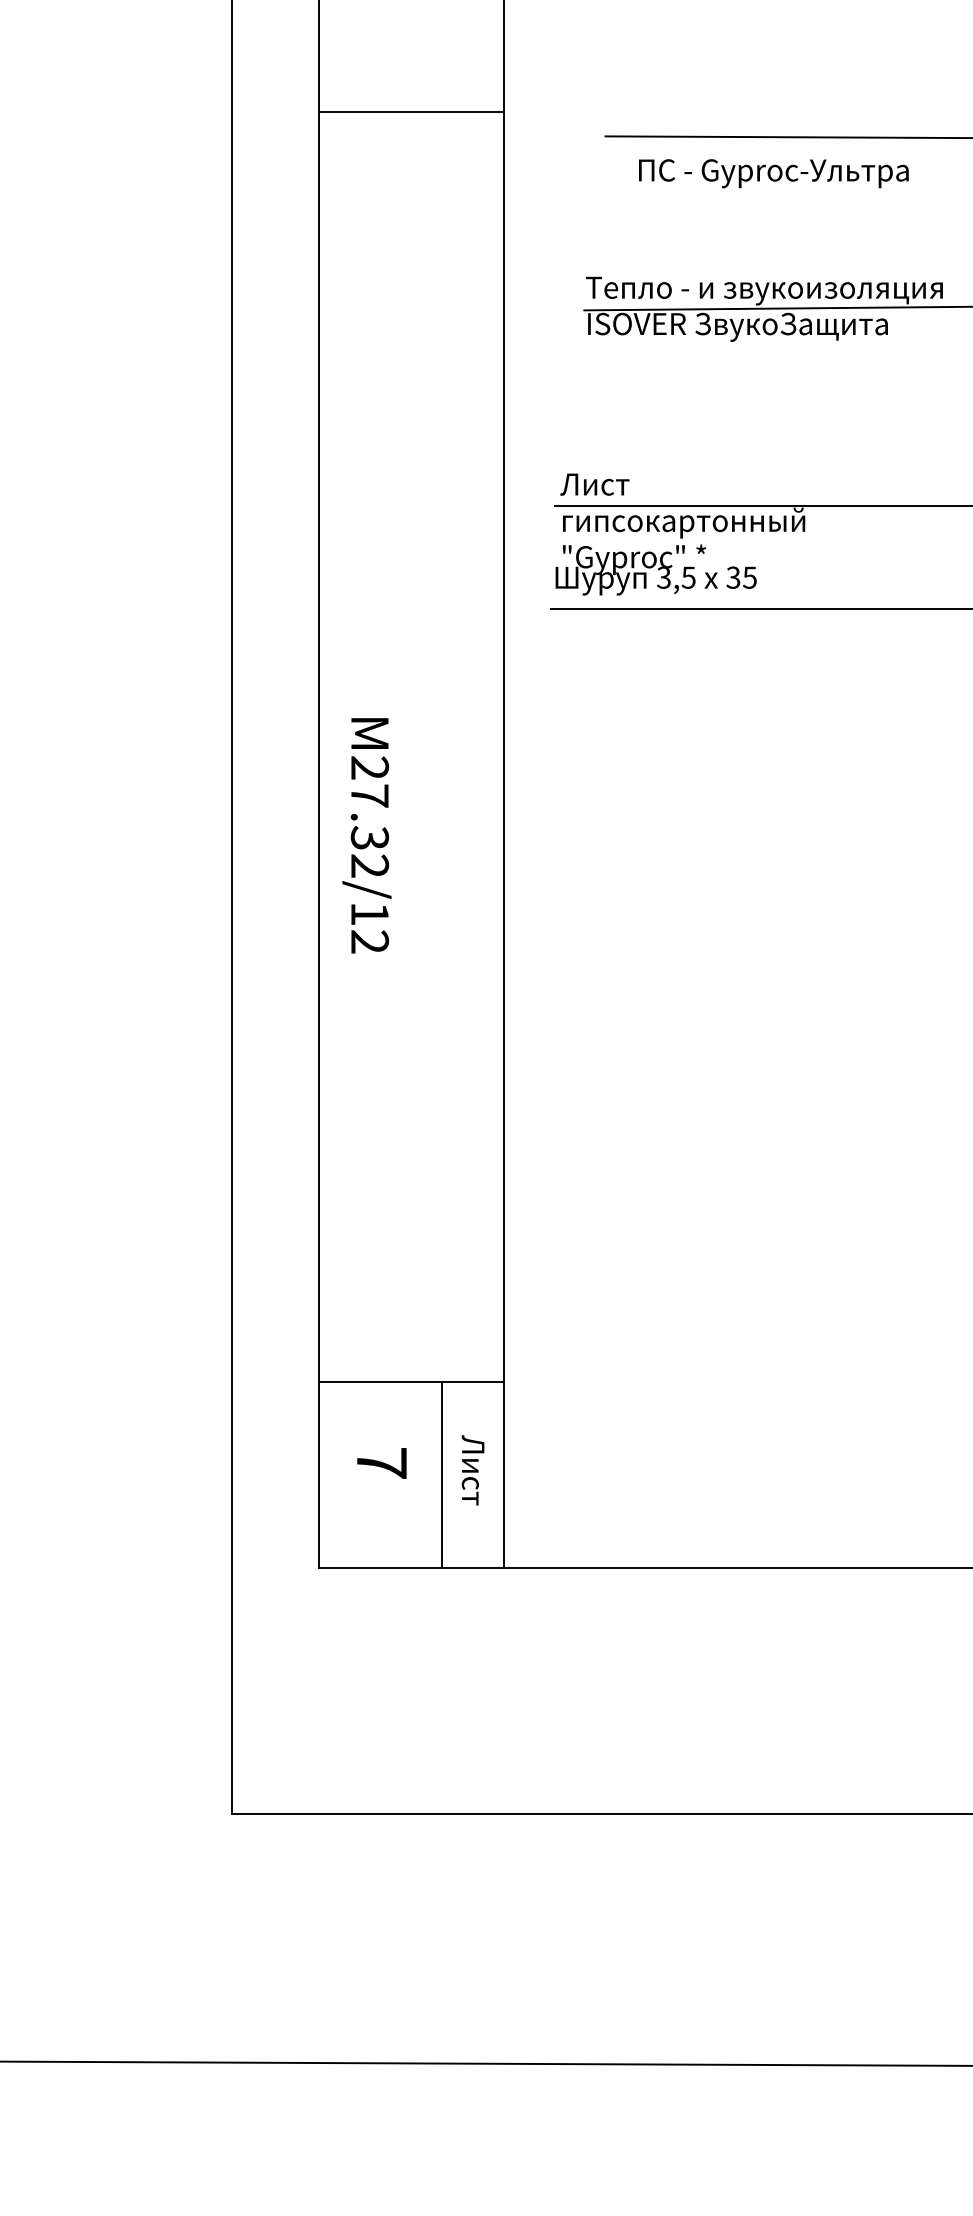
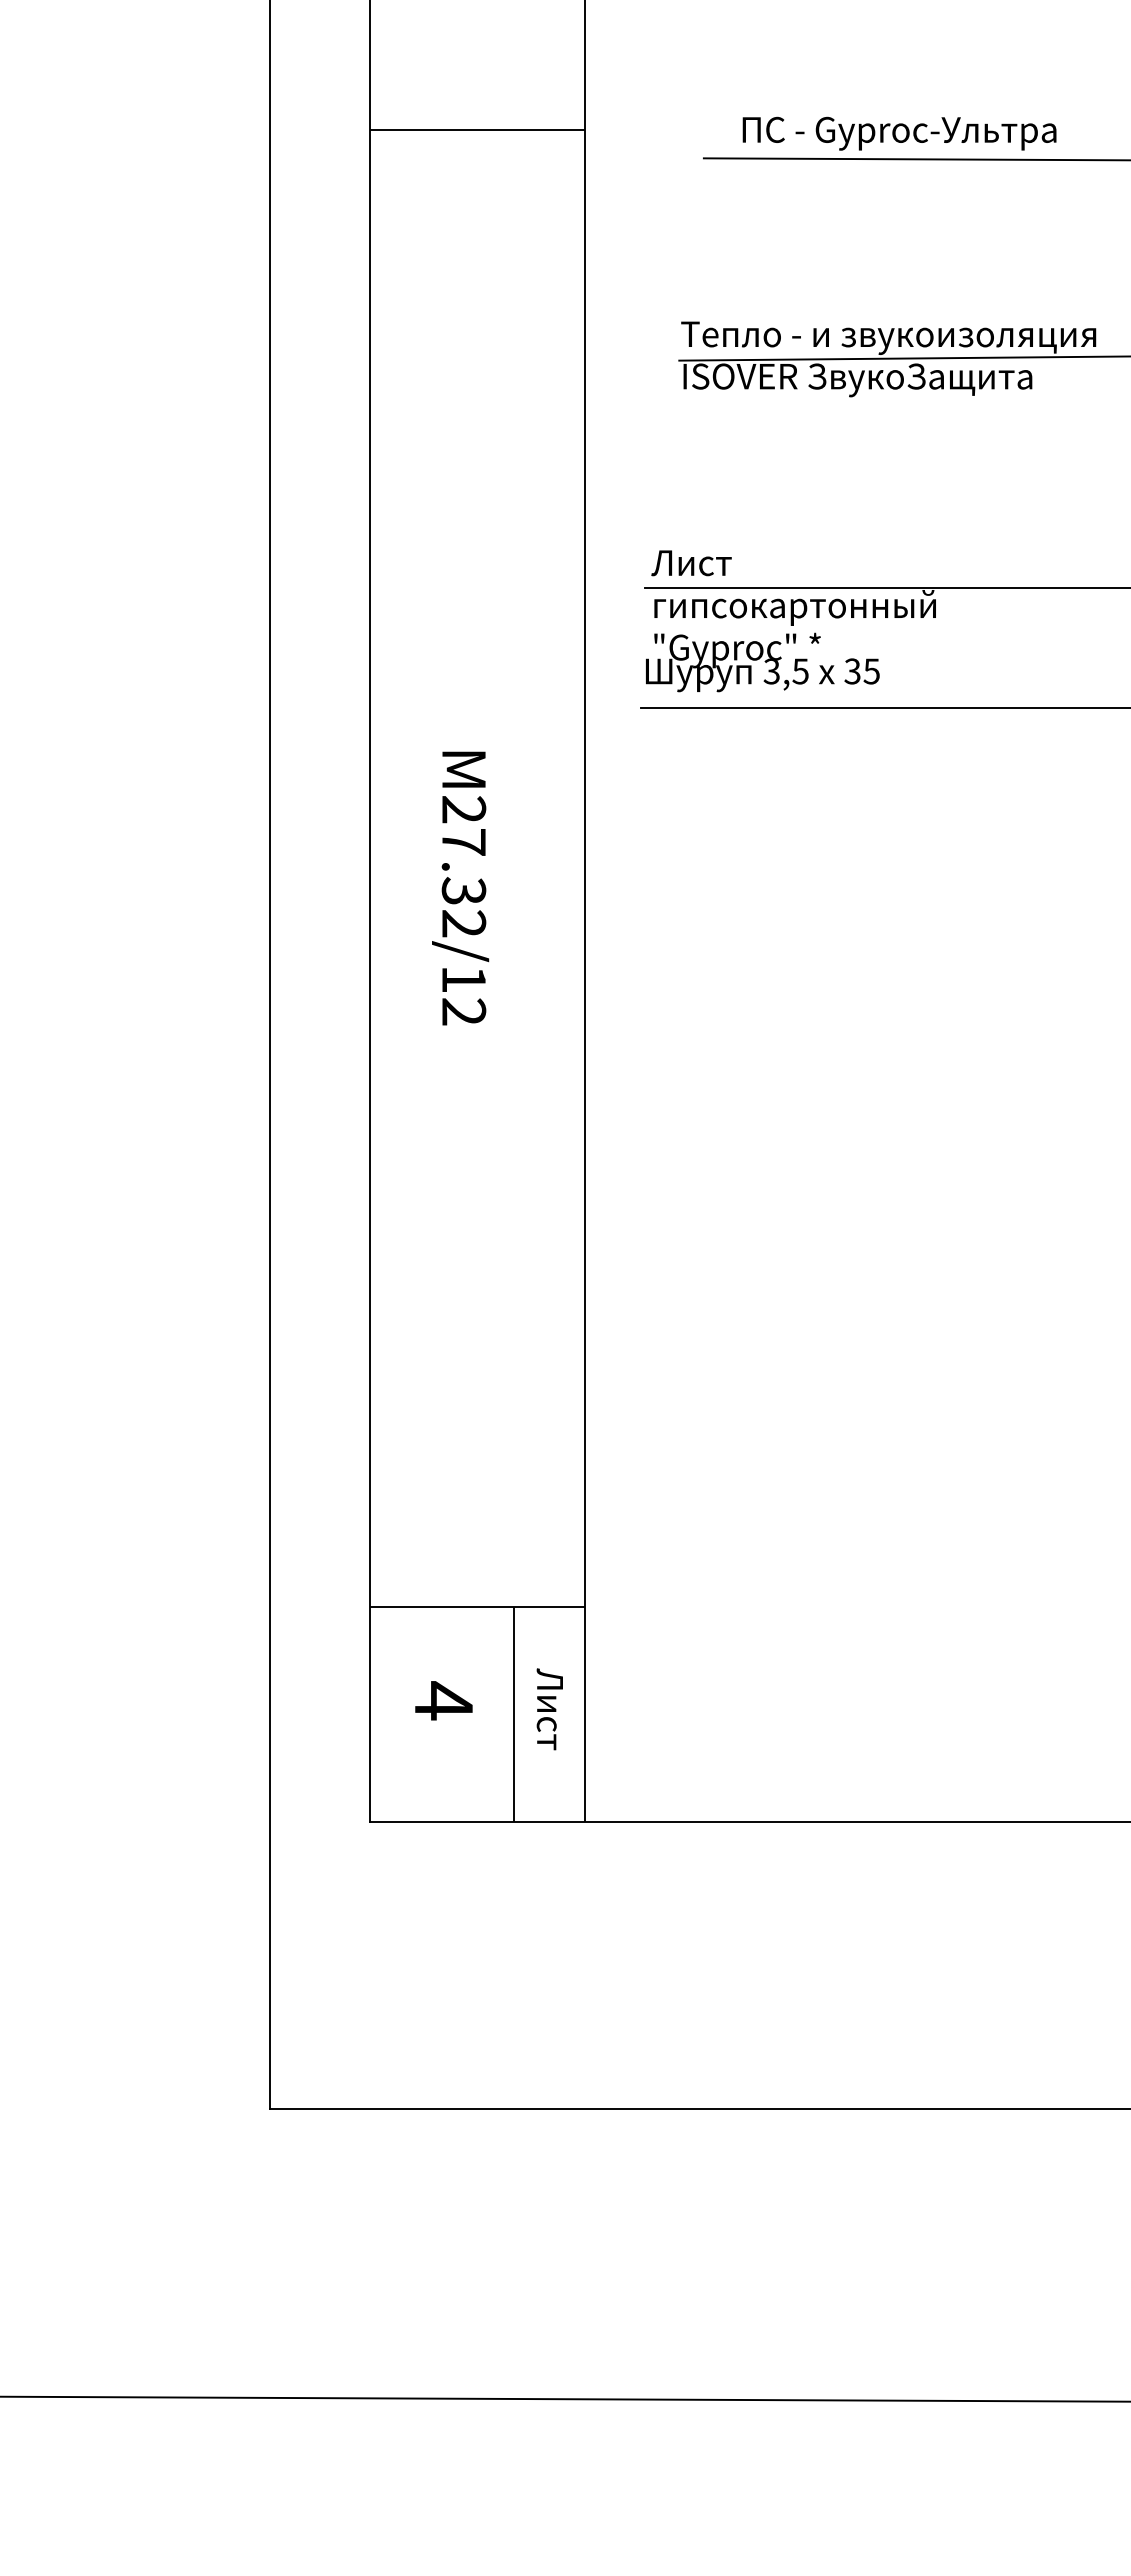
text: (773, 173) -> (899, 133), moved
text: (366, 835) -> (460, 888), moved
text: (381, 1462) -> (443, 1700), 7 -> 4

